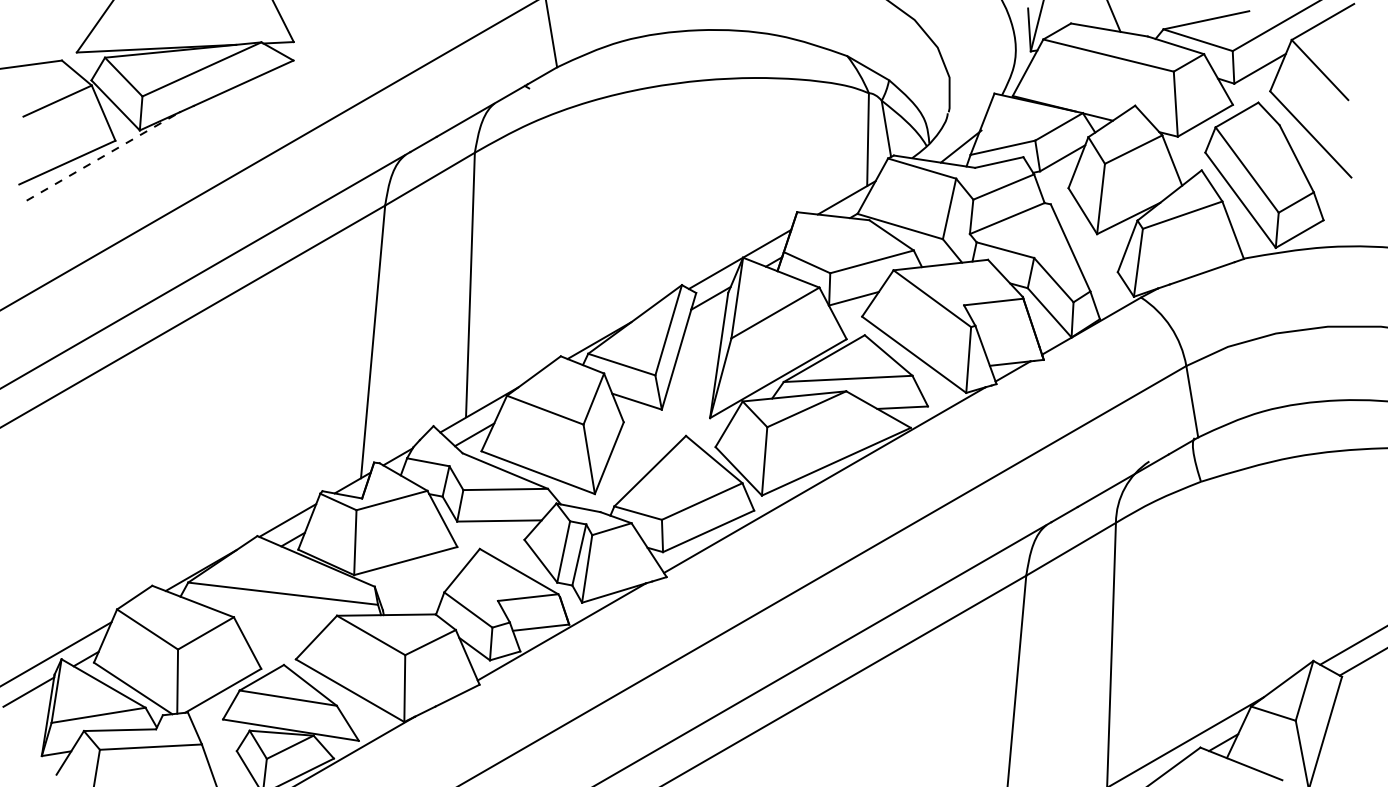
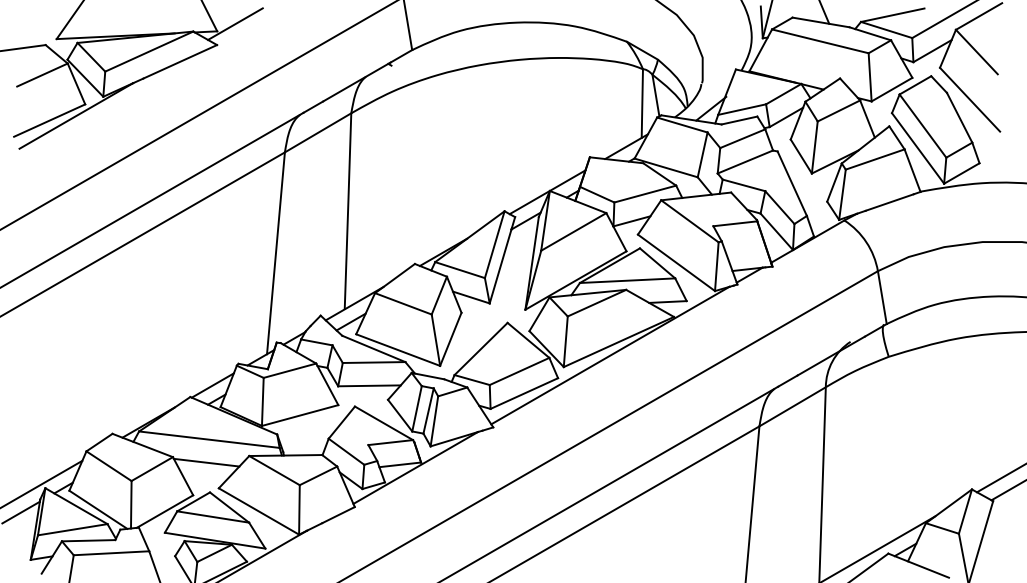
line: (318, 31) -> (235, 23), added
line: (103, 156) -> (76, 116), dashed -> solid
line: (279, 624) -> (206, 462), added

